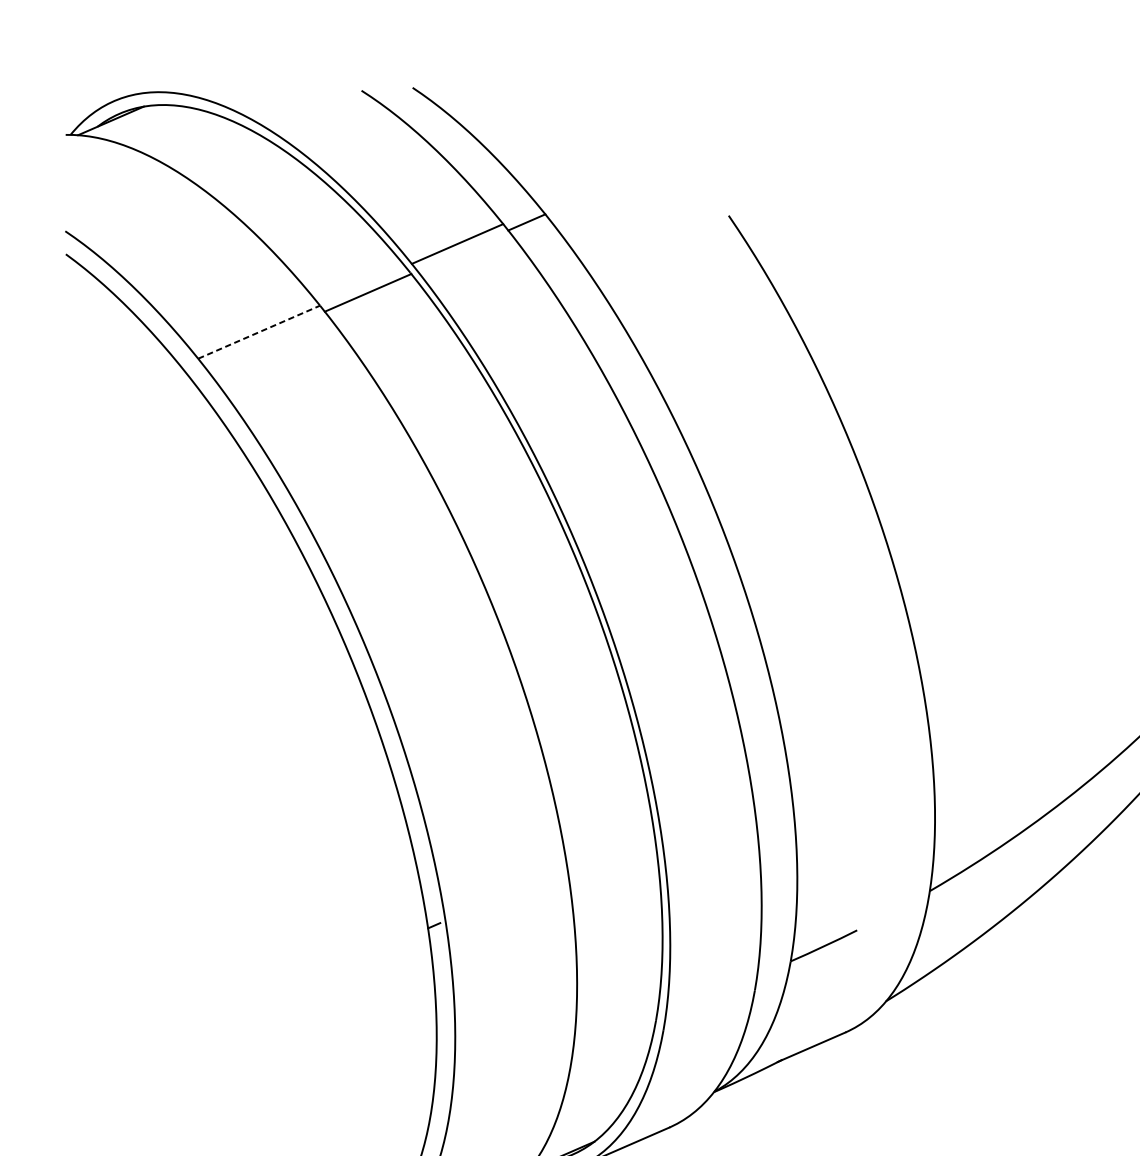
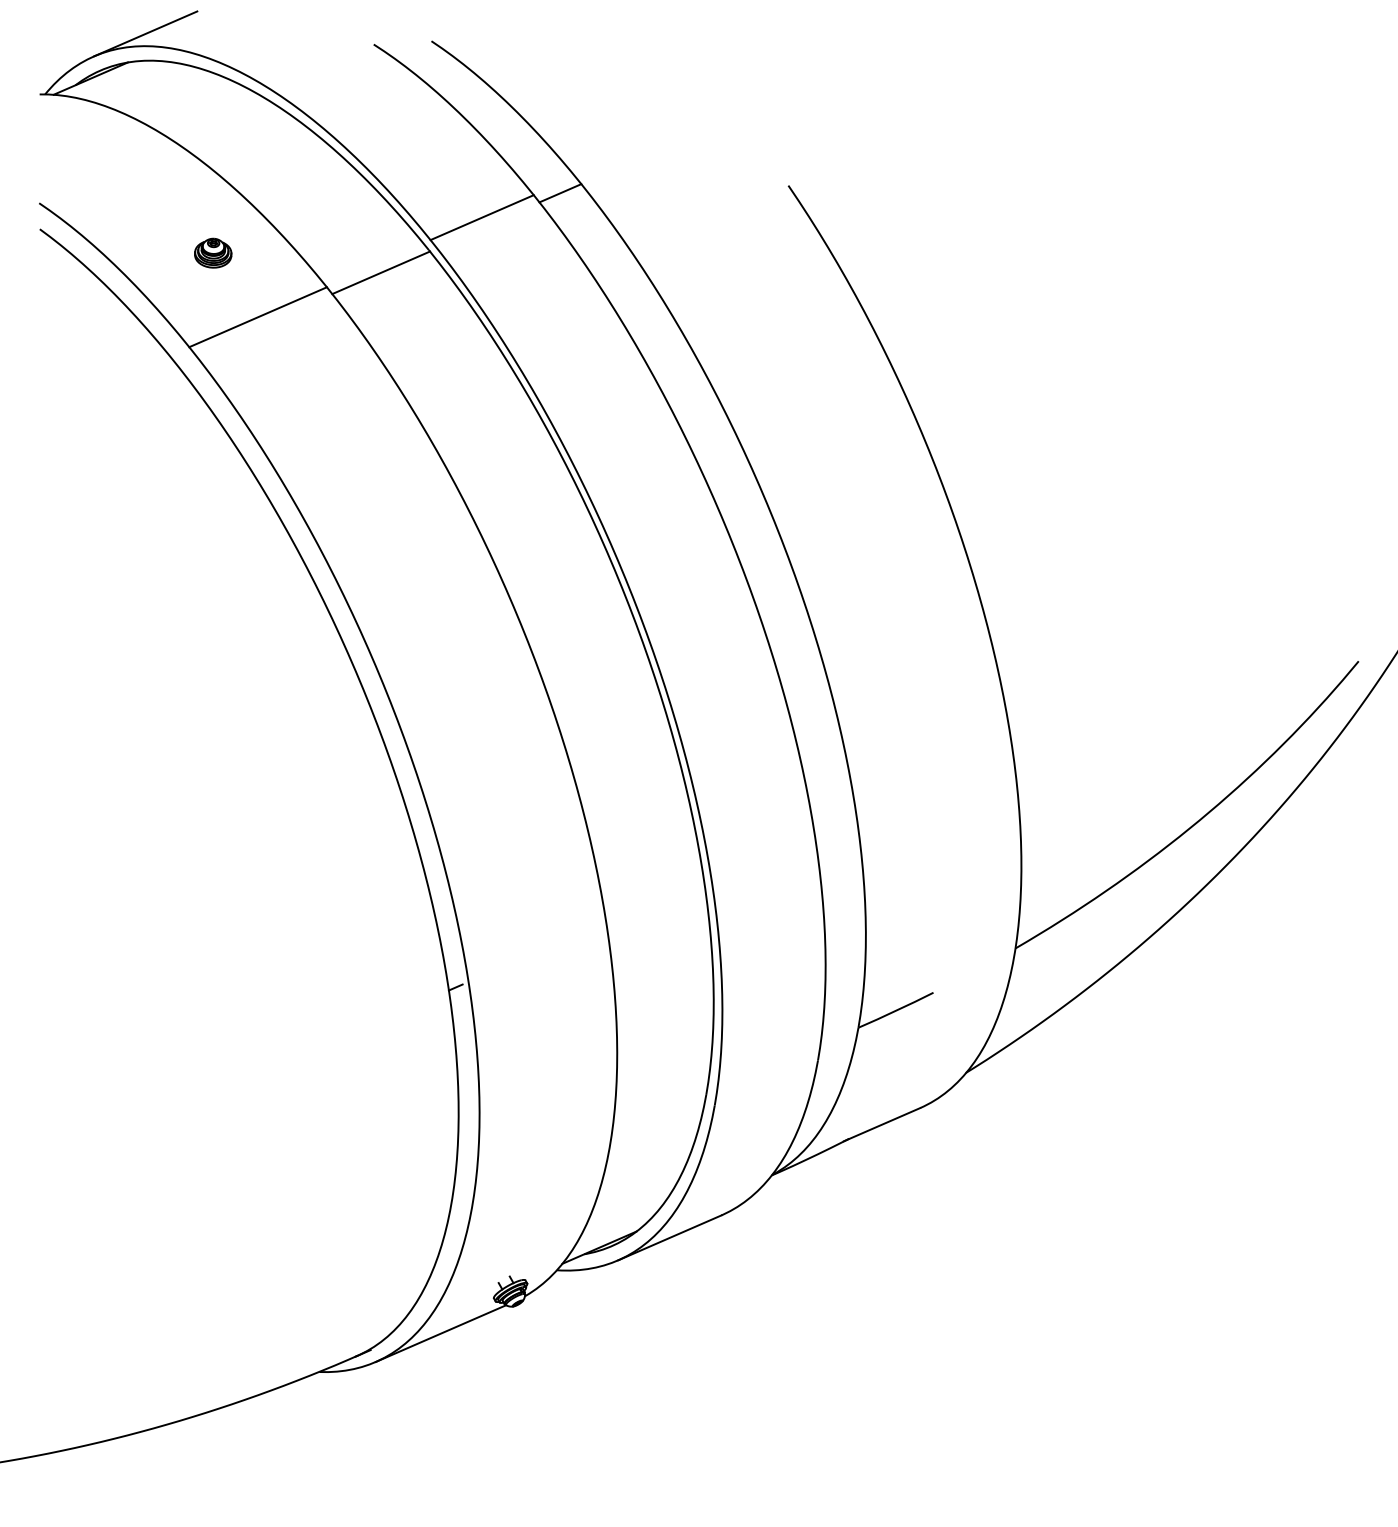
line: (159, 80) -> (145, 33), added
part: (219, 274) -> (213, 252), added
line: (259, 332) -> (258, 317), dashed -> solid

